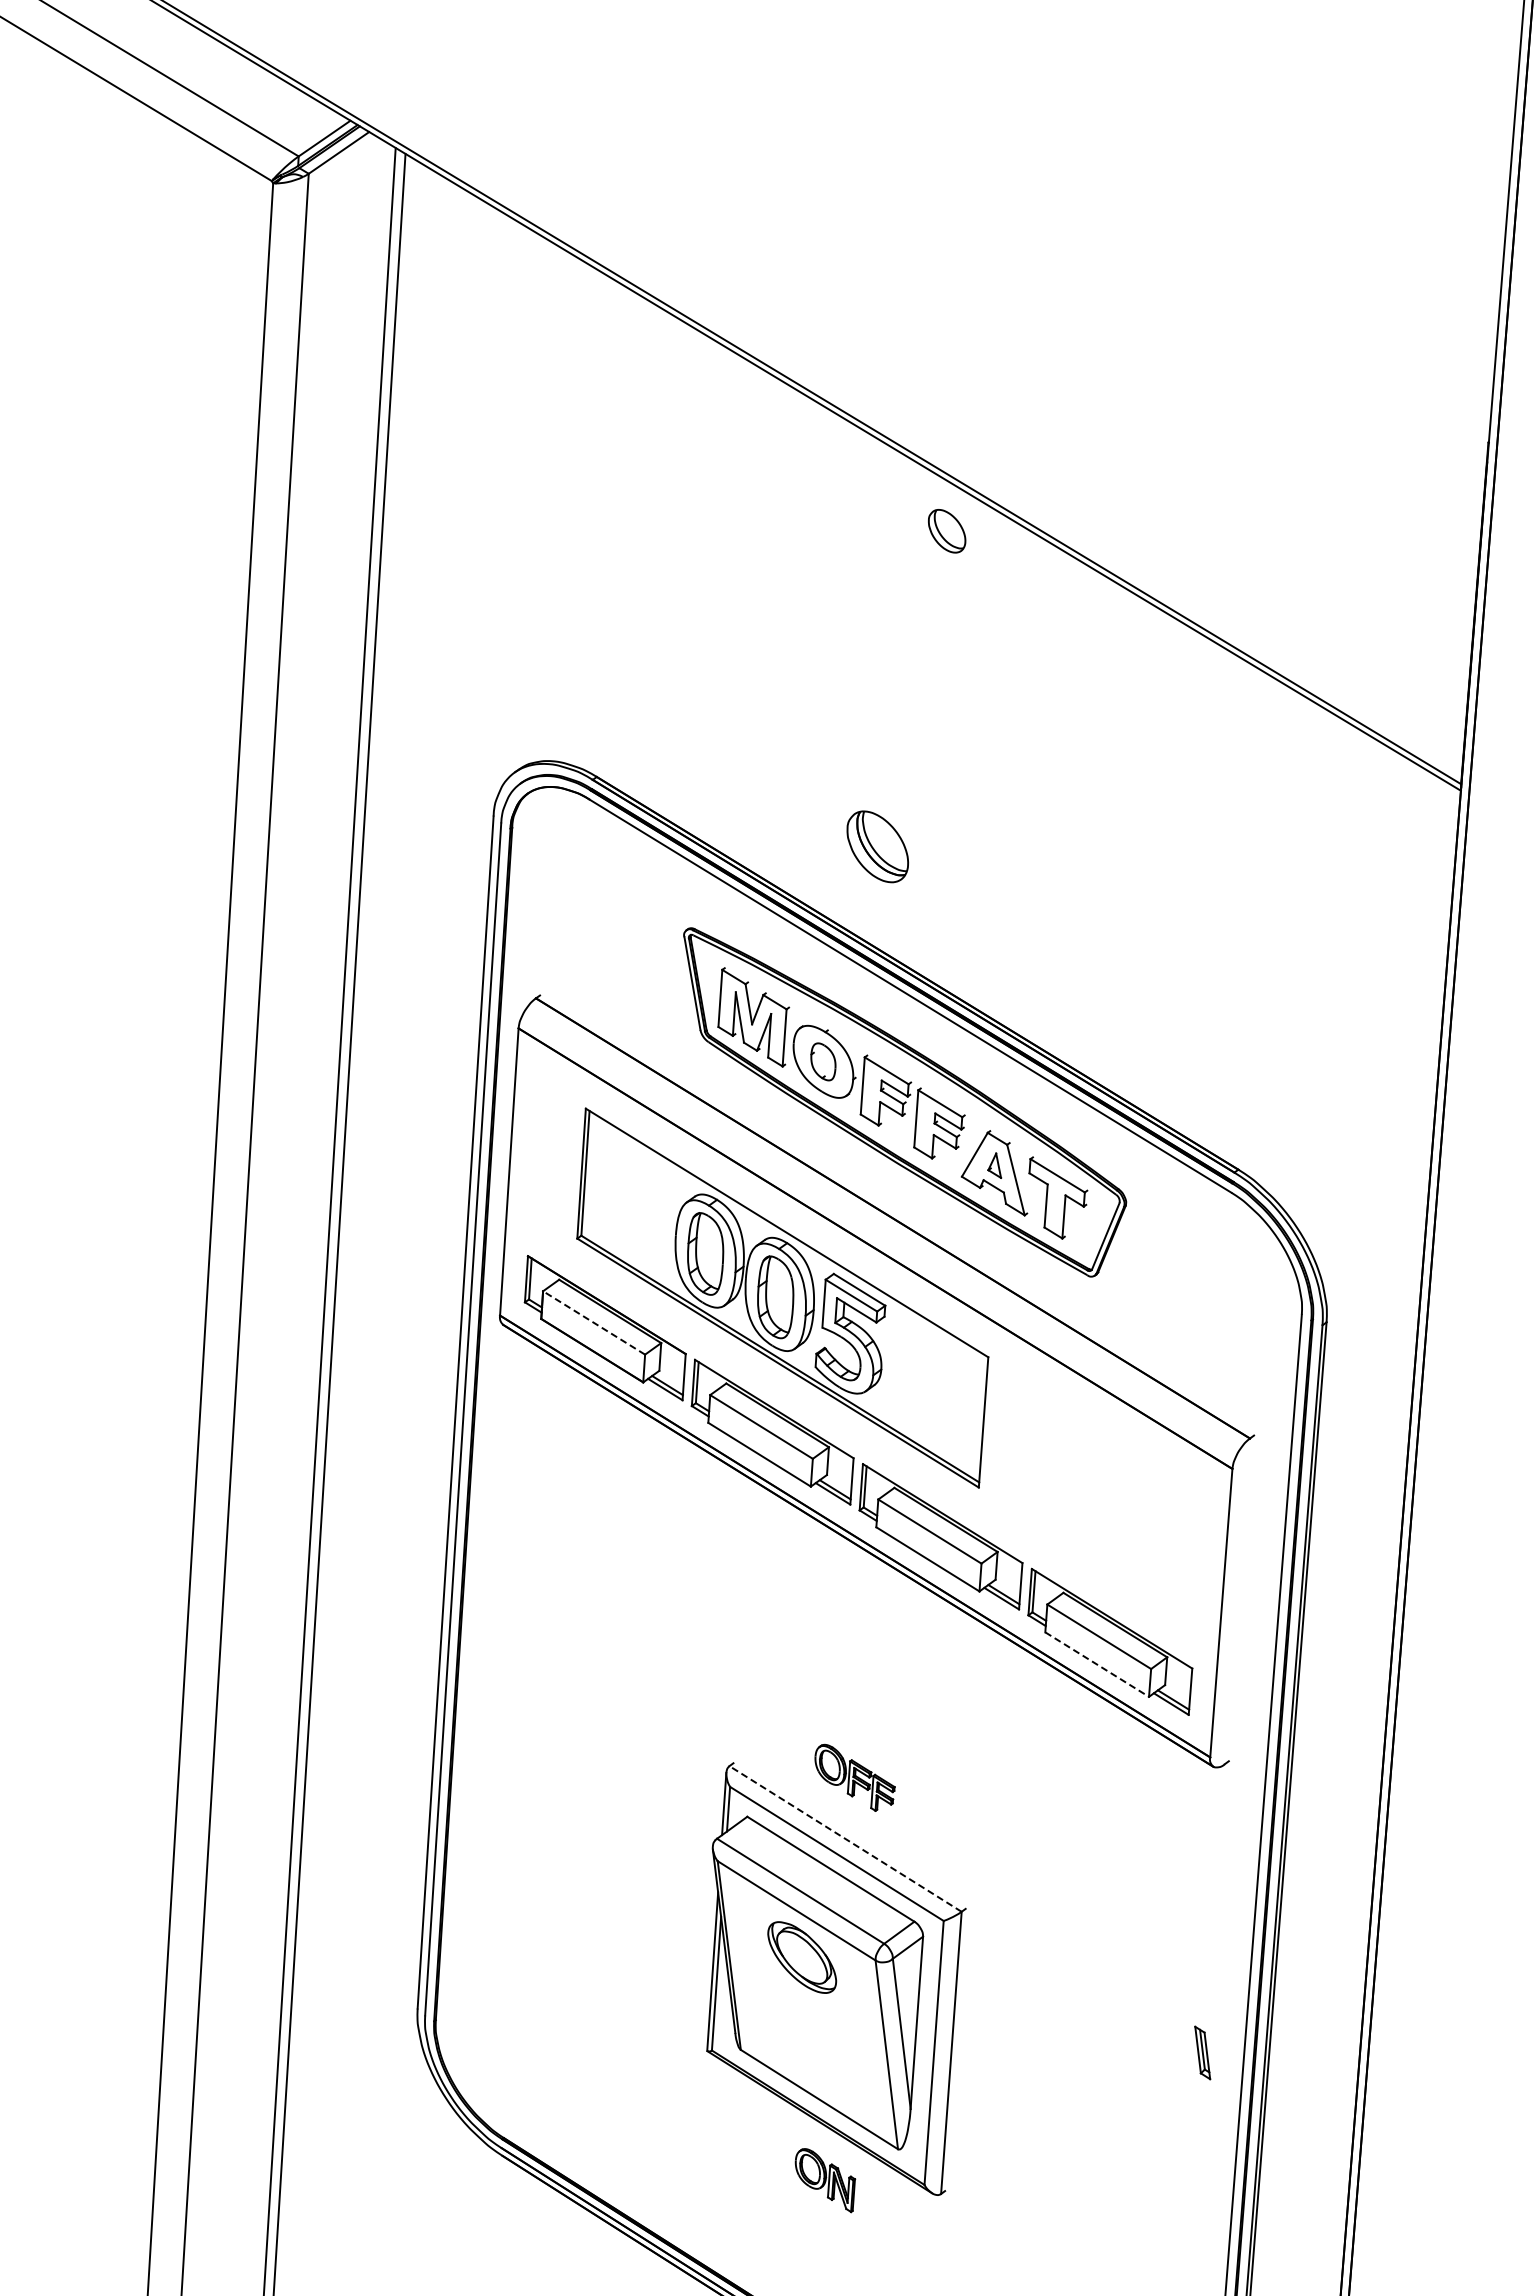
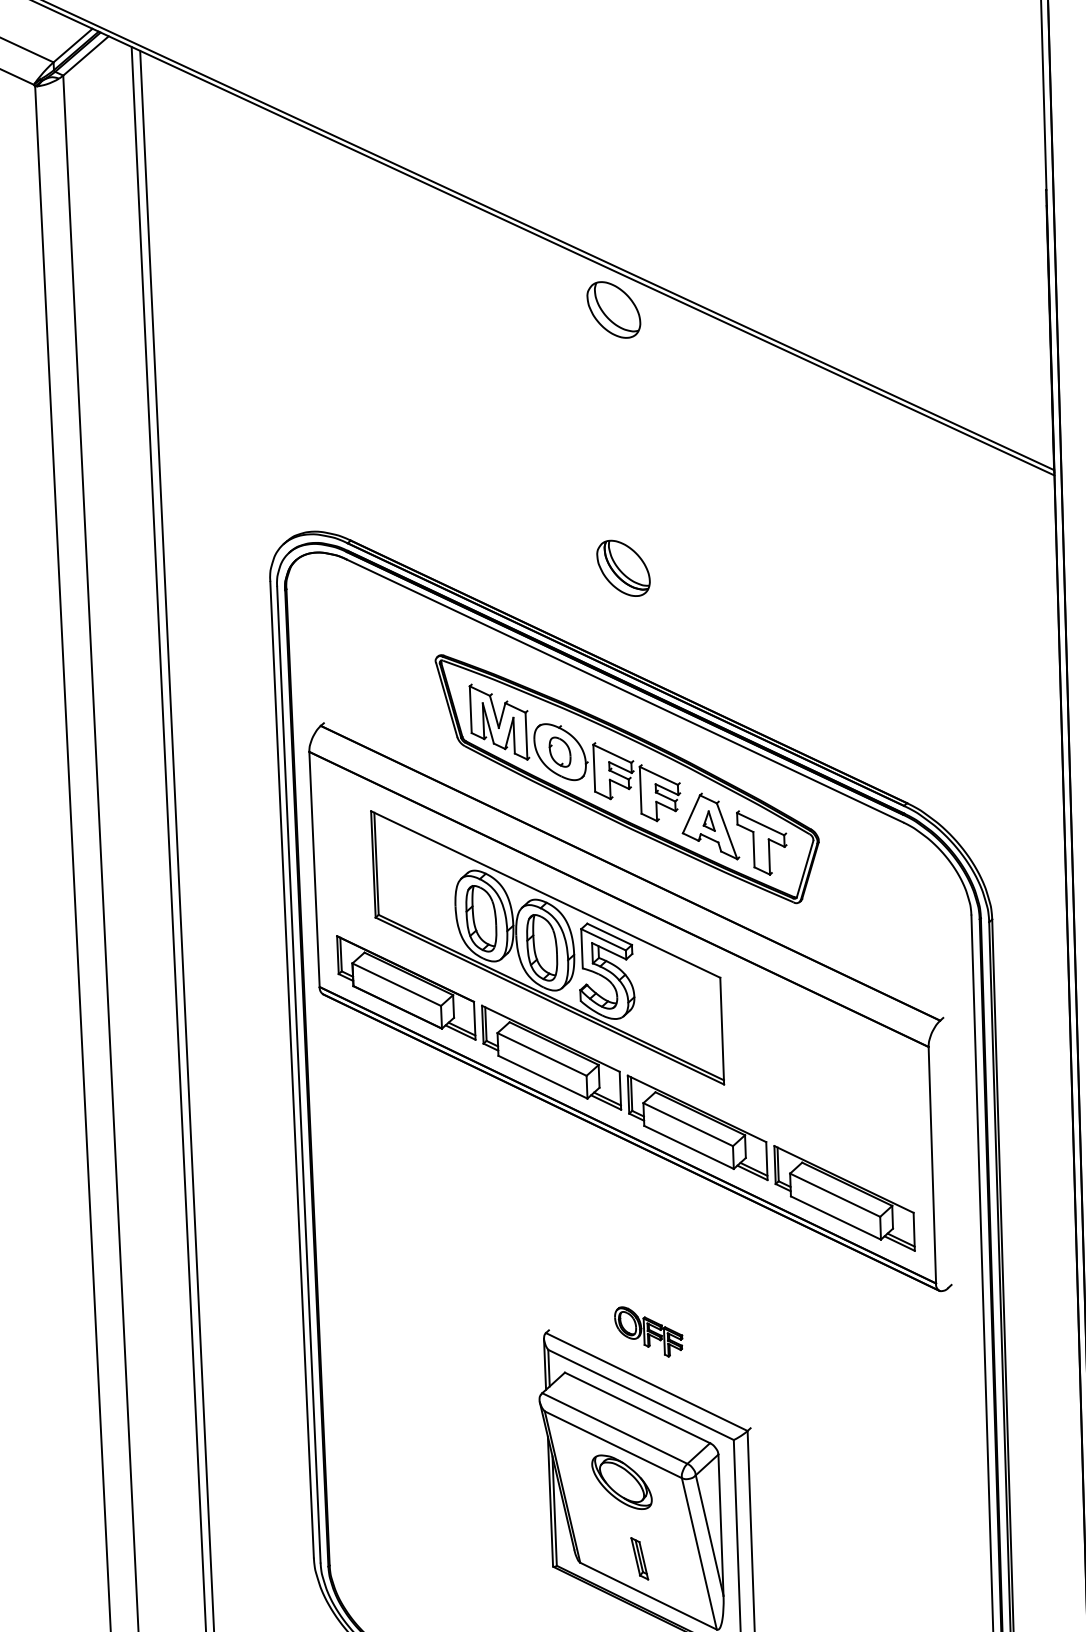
part: (946, 530) -> (613, 309), size x1.67
part: (877, 846) -> (623, 568), moved
line: (593, 1322) -> (396, 984), dashed -> solid
line: (1097, 1664) -> (836, 1217), dashed -> solid
line: (845, 1838) -> (646, 1381), dashed -> solid
part: (1202, 2052) -> (639, 1558), moved

